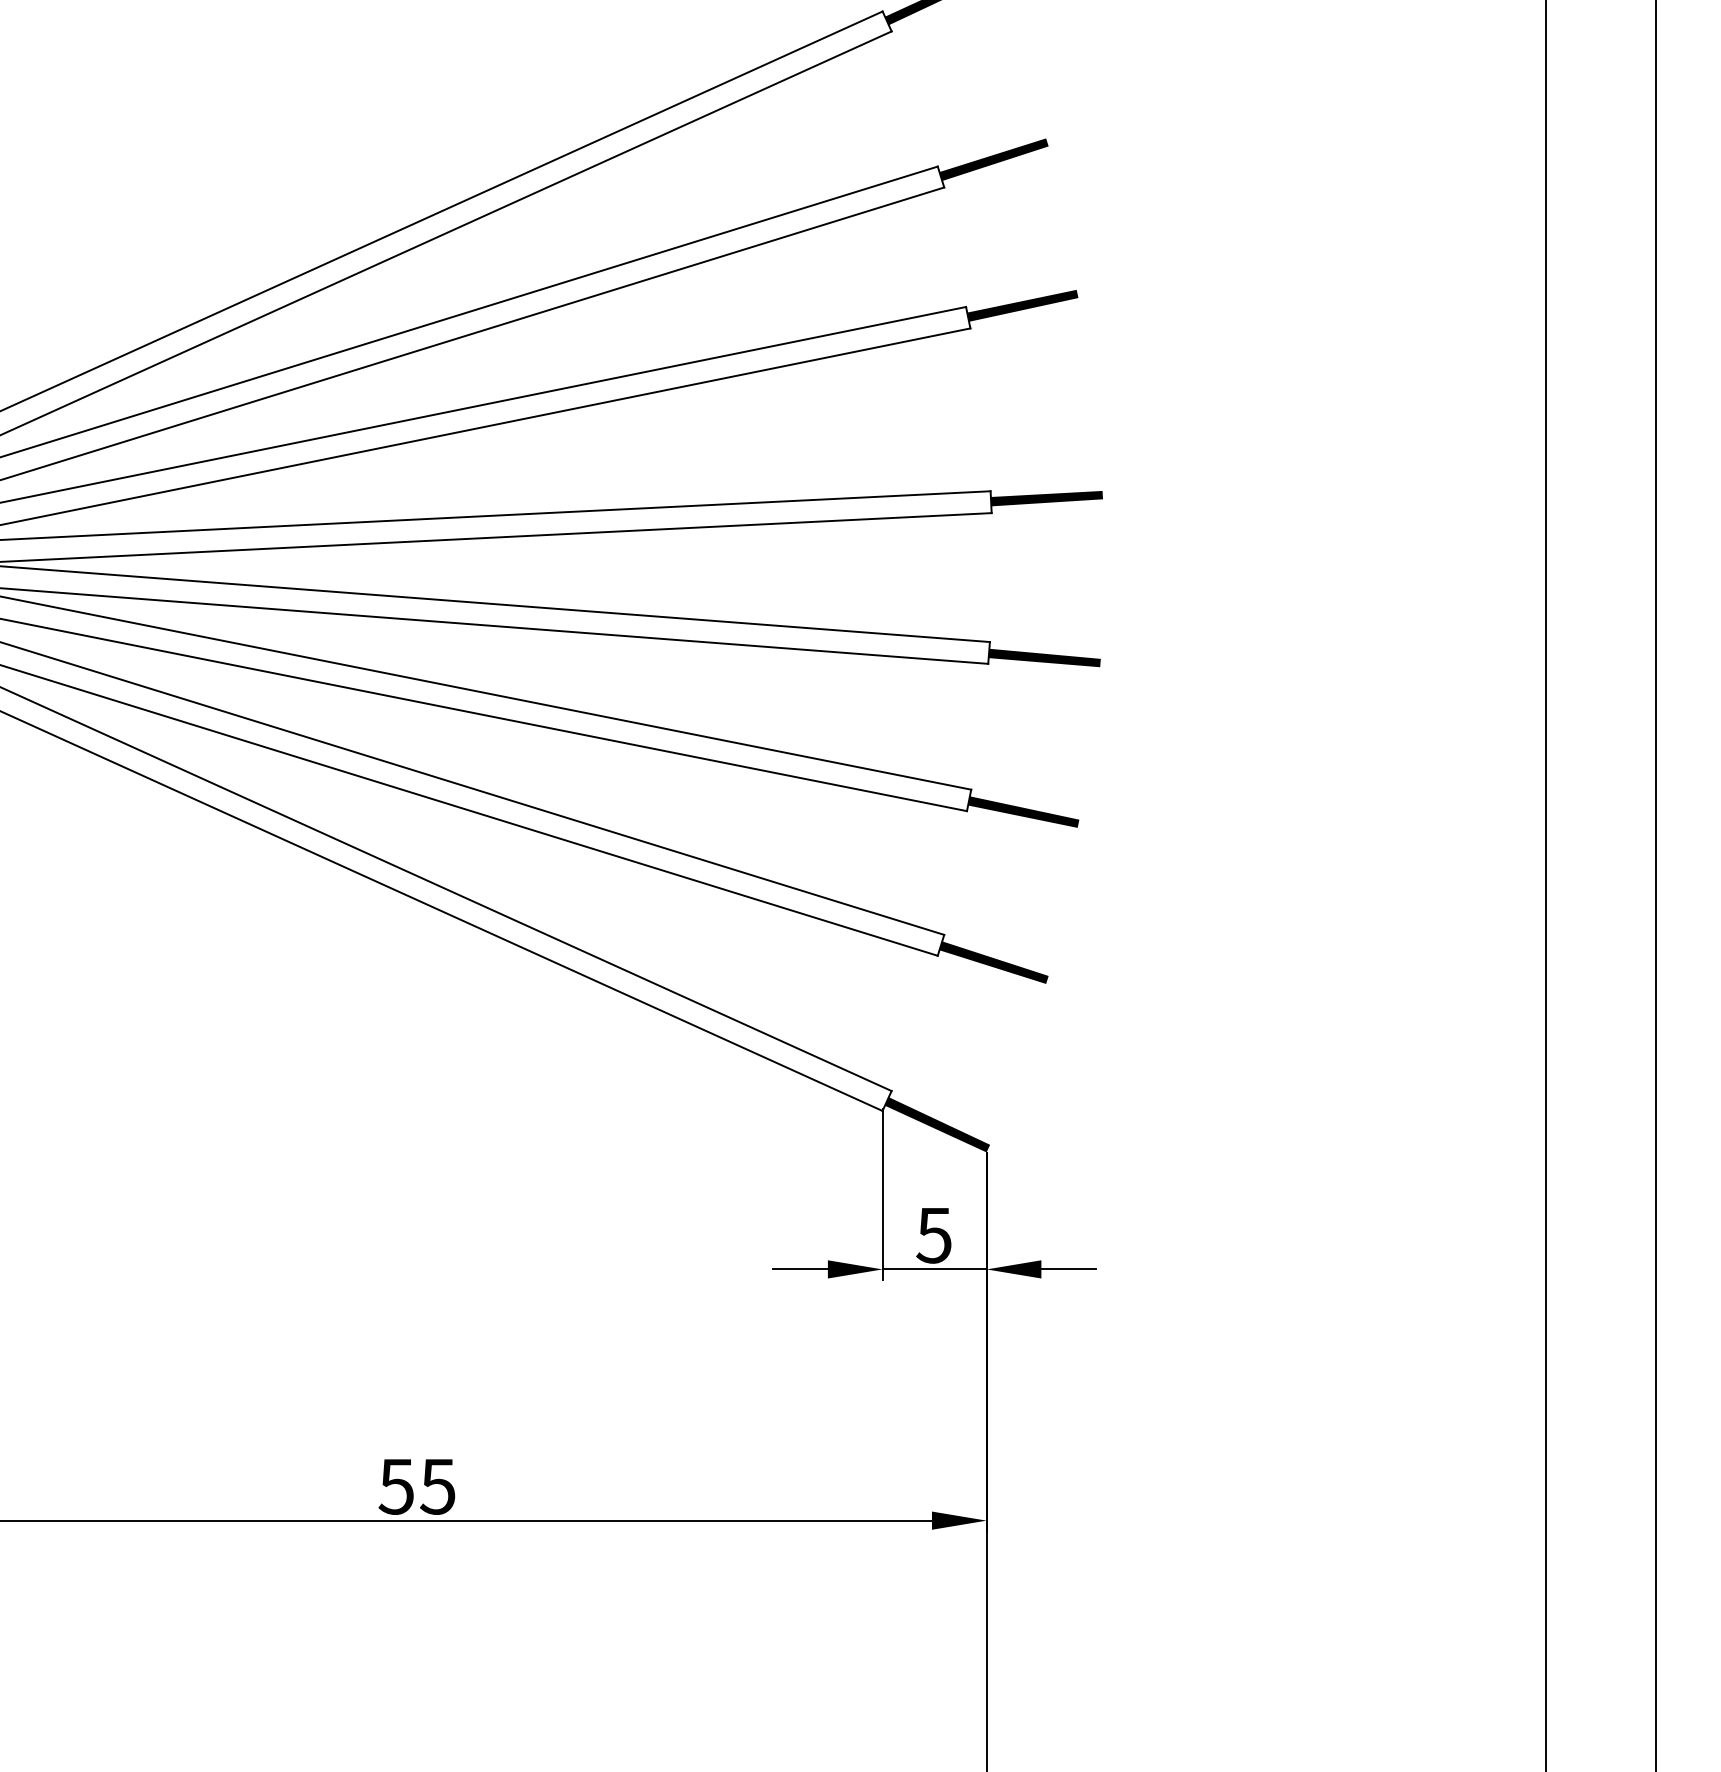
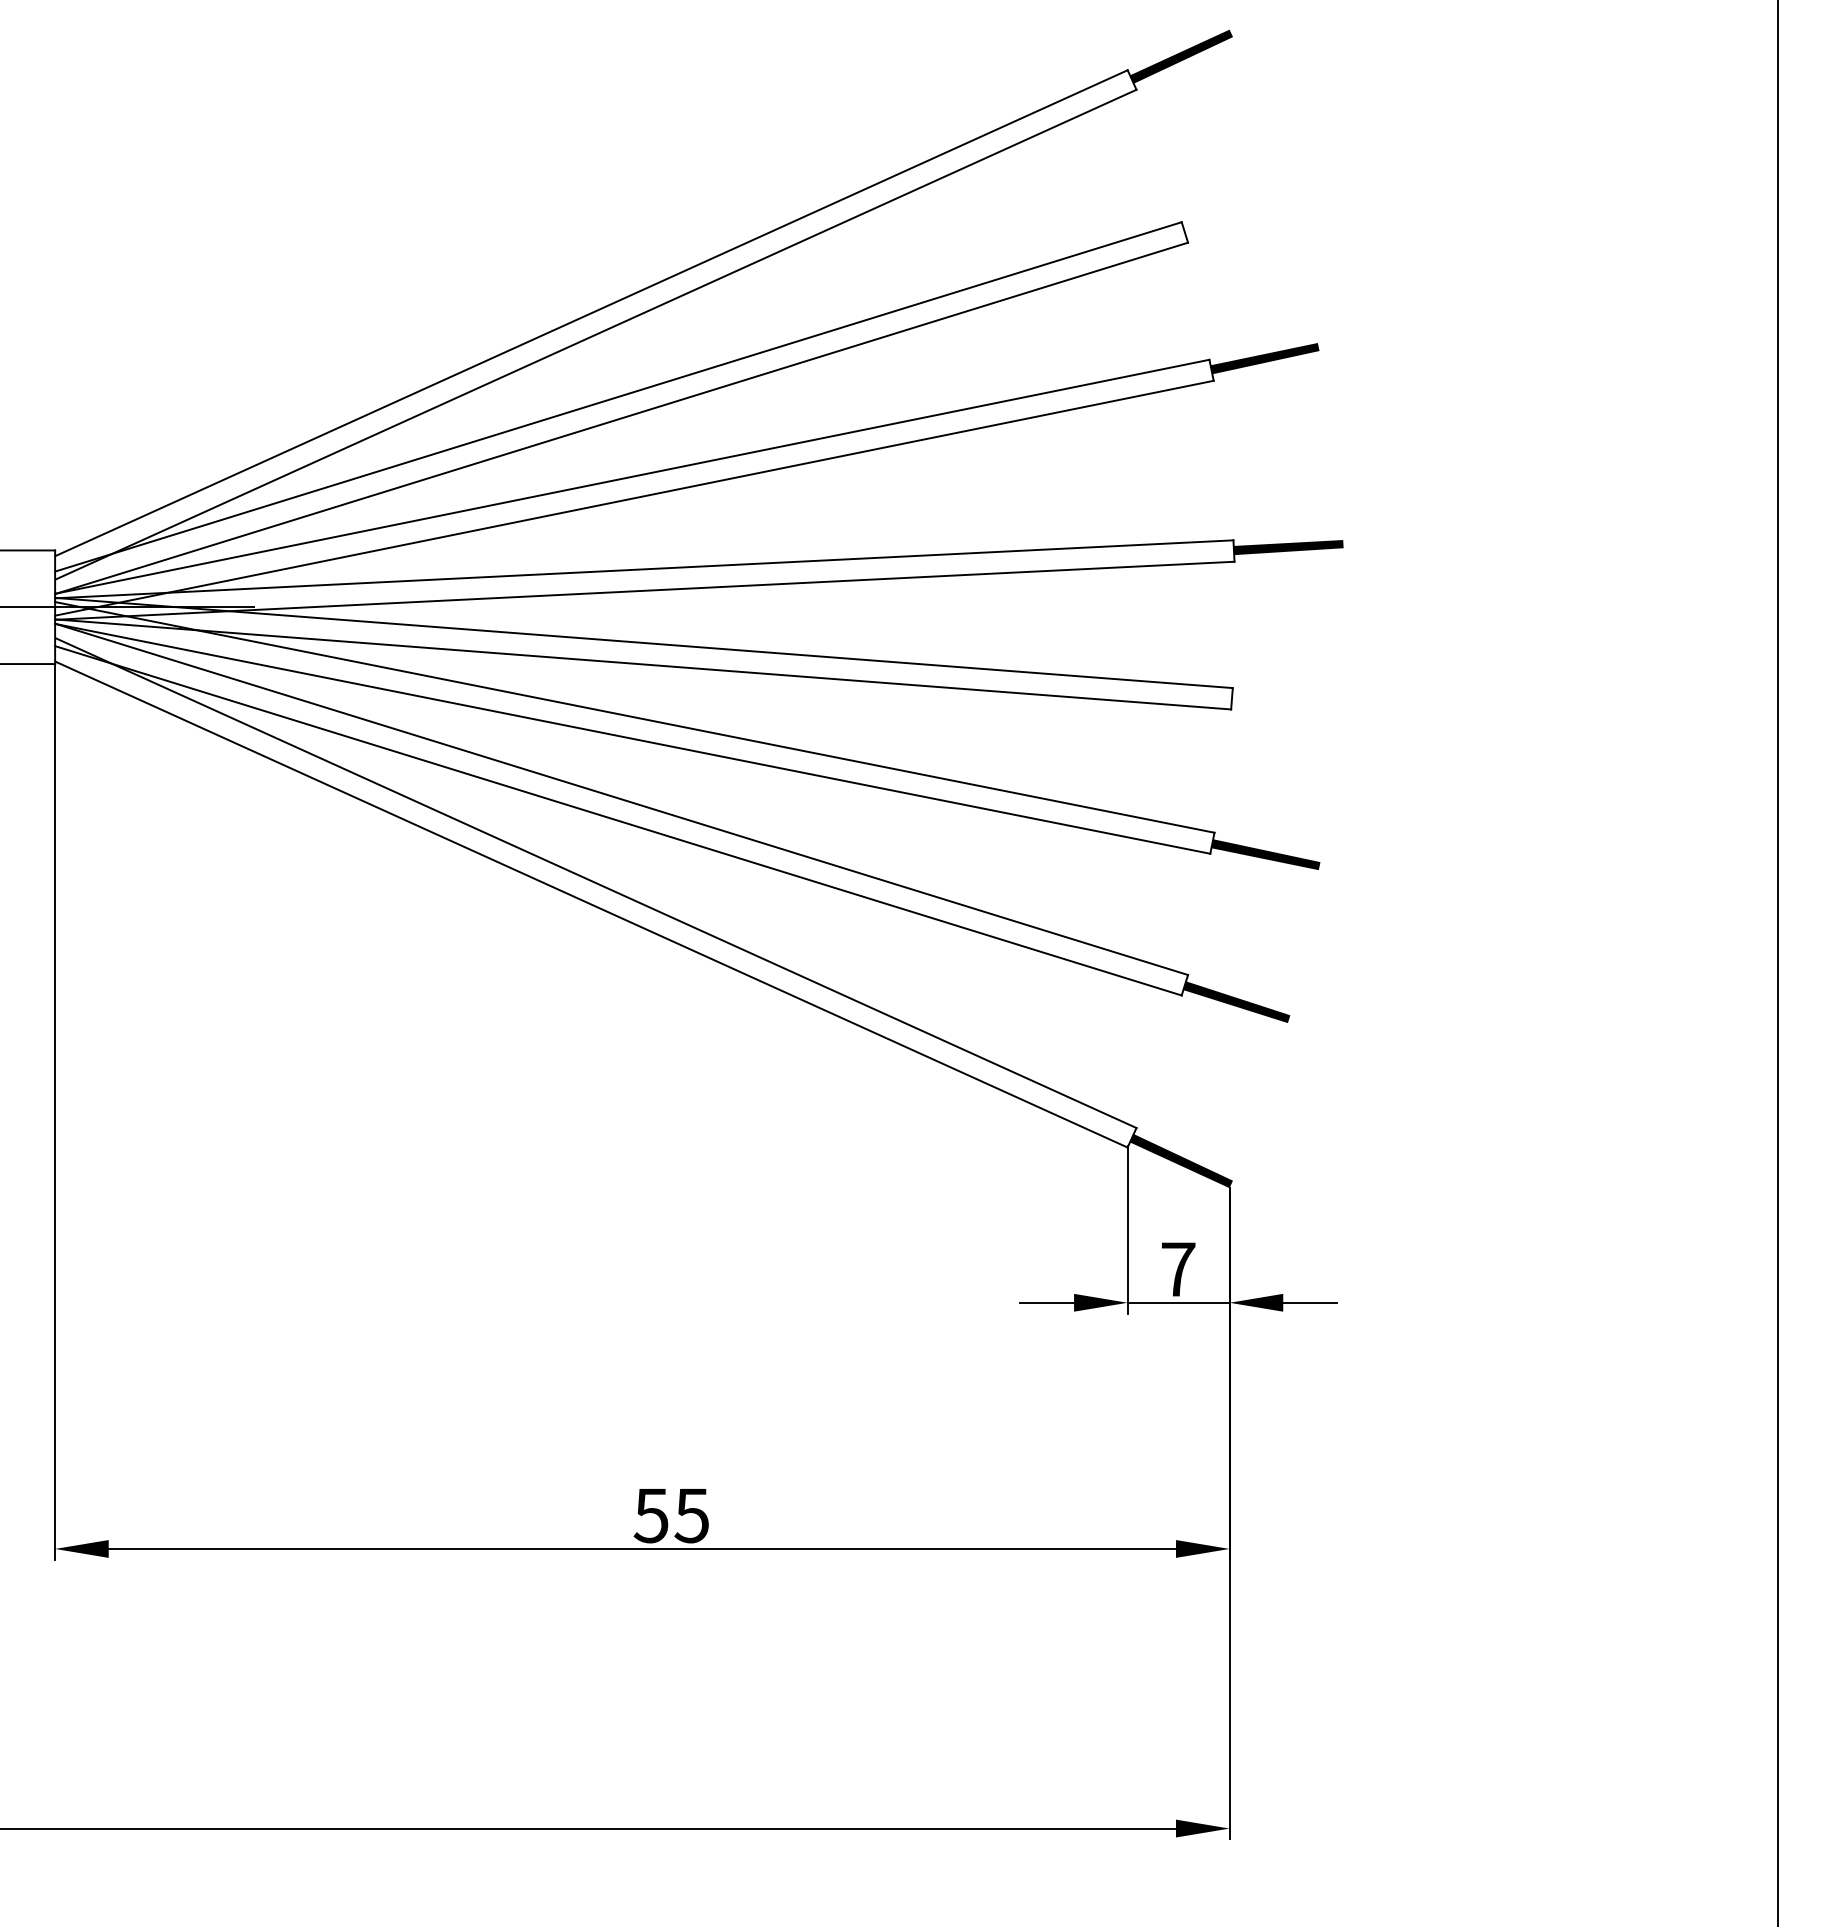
fill: (993, 159) -> (1236, 215), removed
fill: (1044, 657) -> (1286, 703), removed
text: (933, 1235) -> (1177, 1269), 5 -> 7

